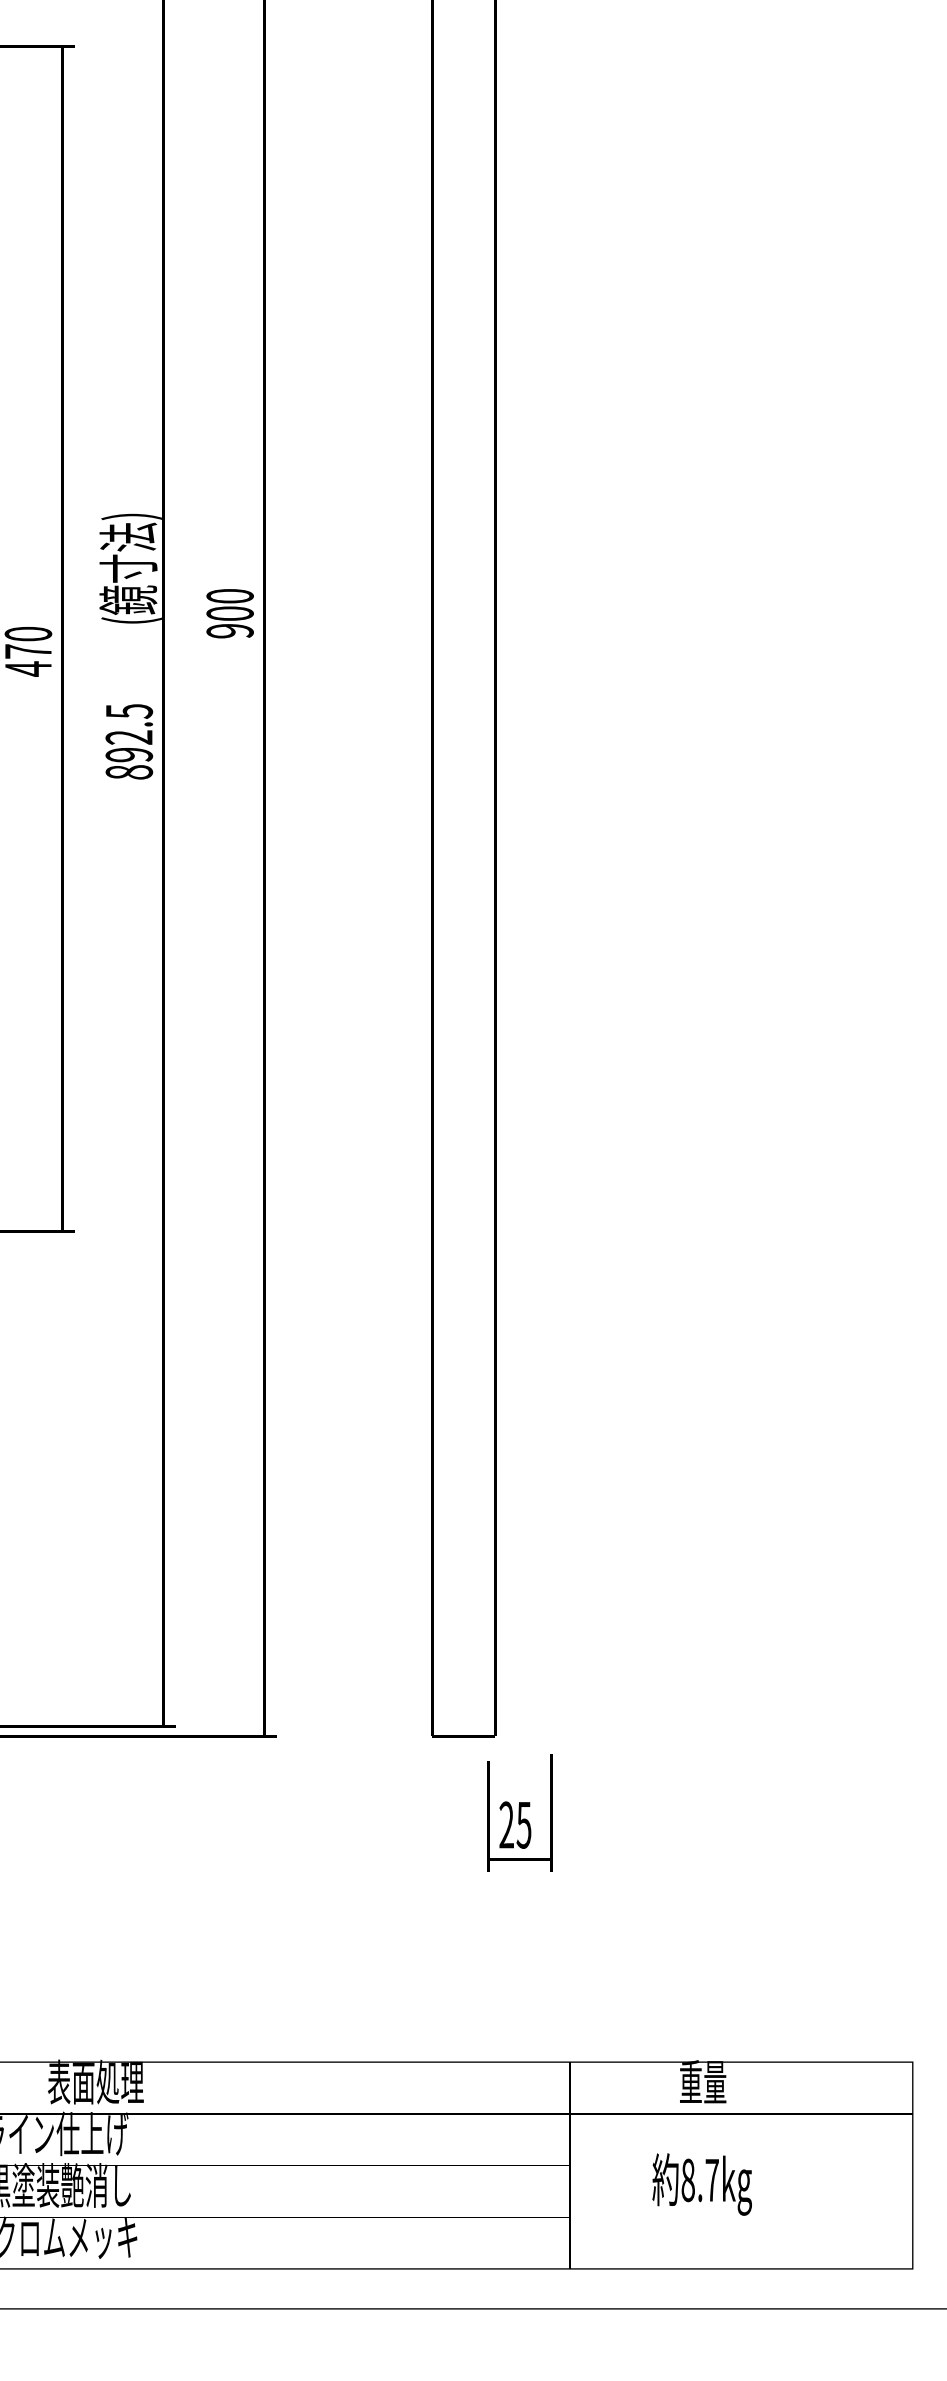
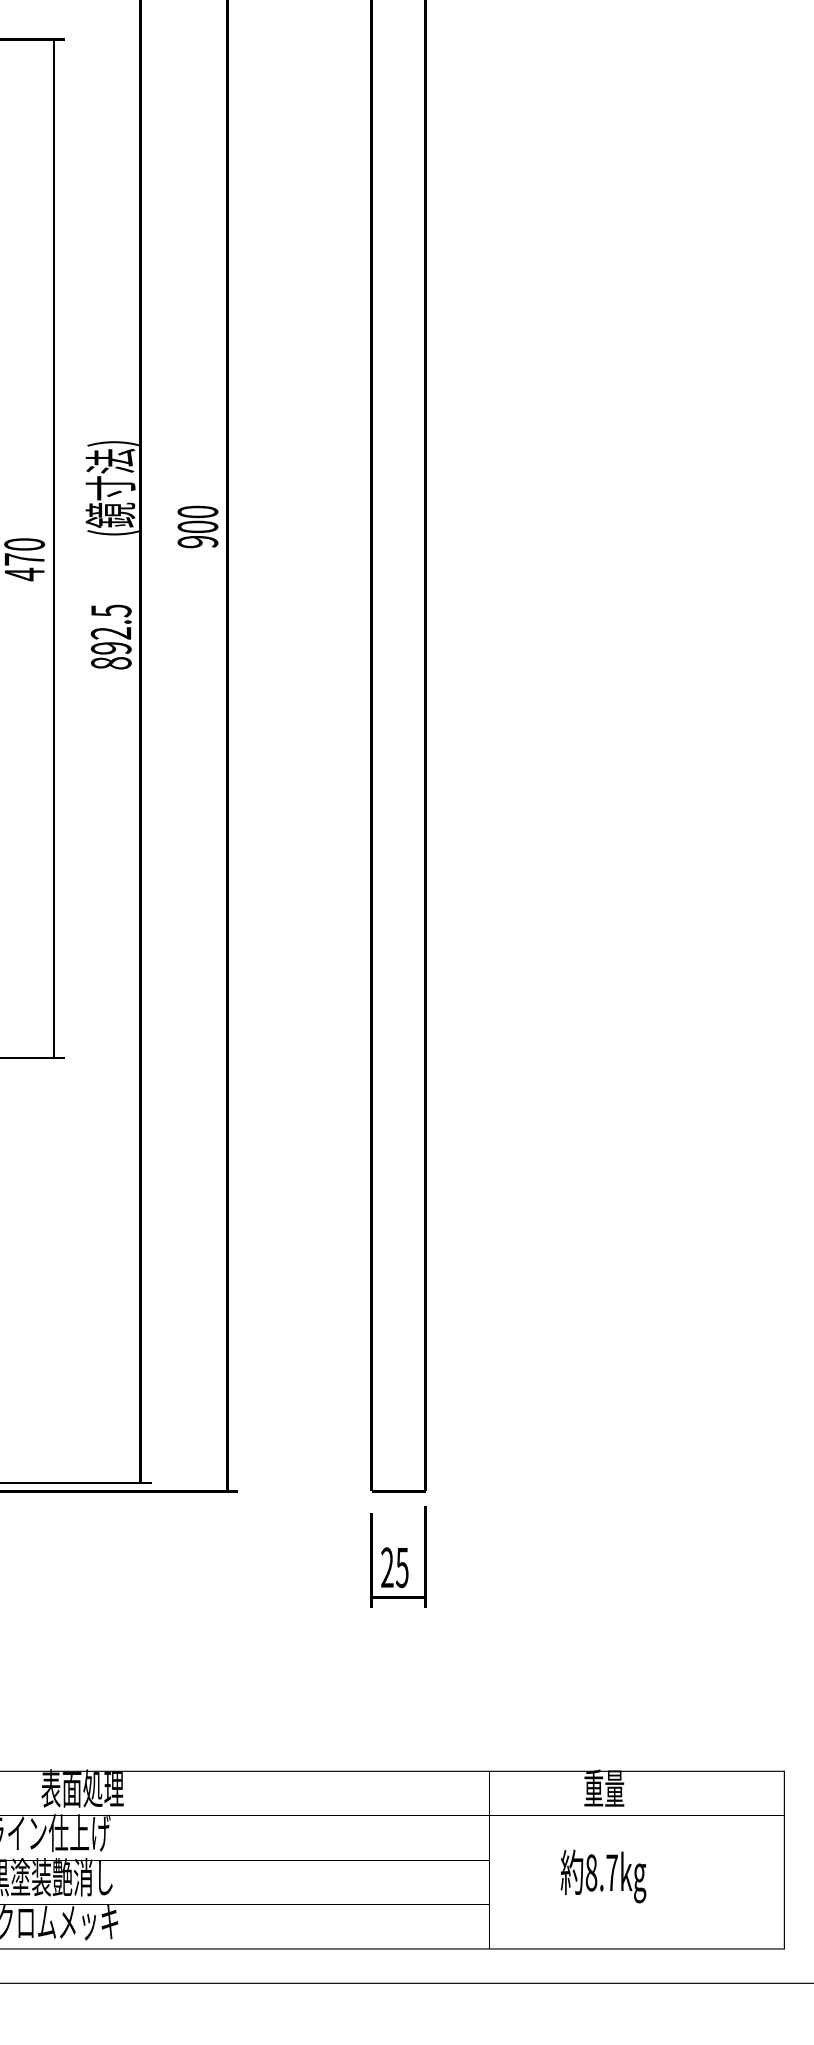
part: (519, 1812) -> (398, 1556), moved

